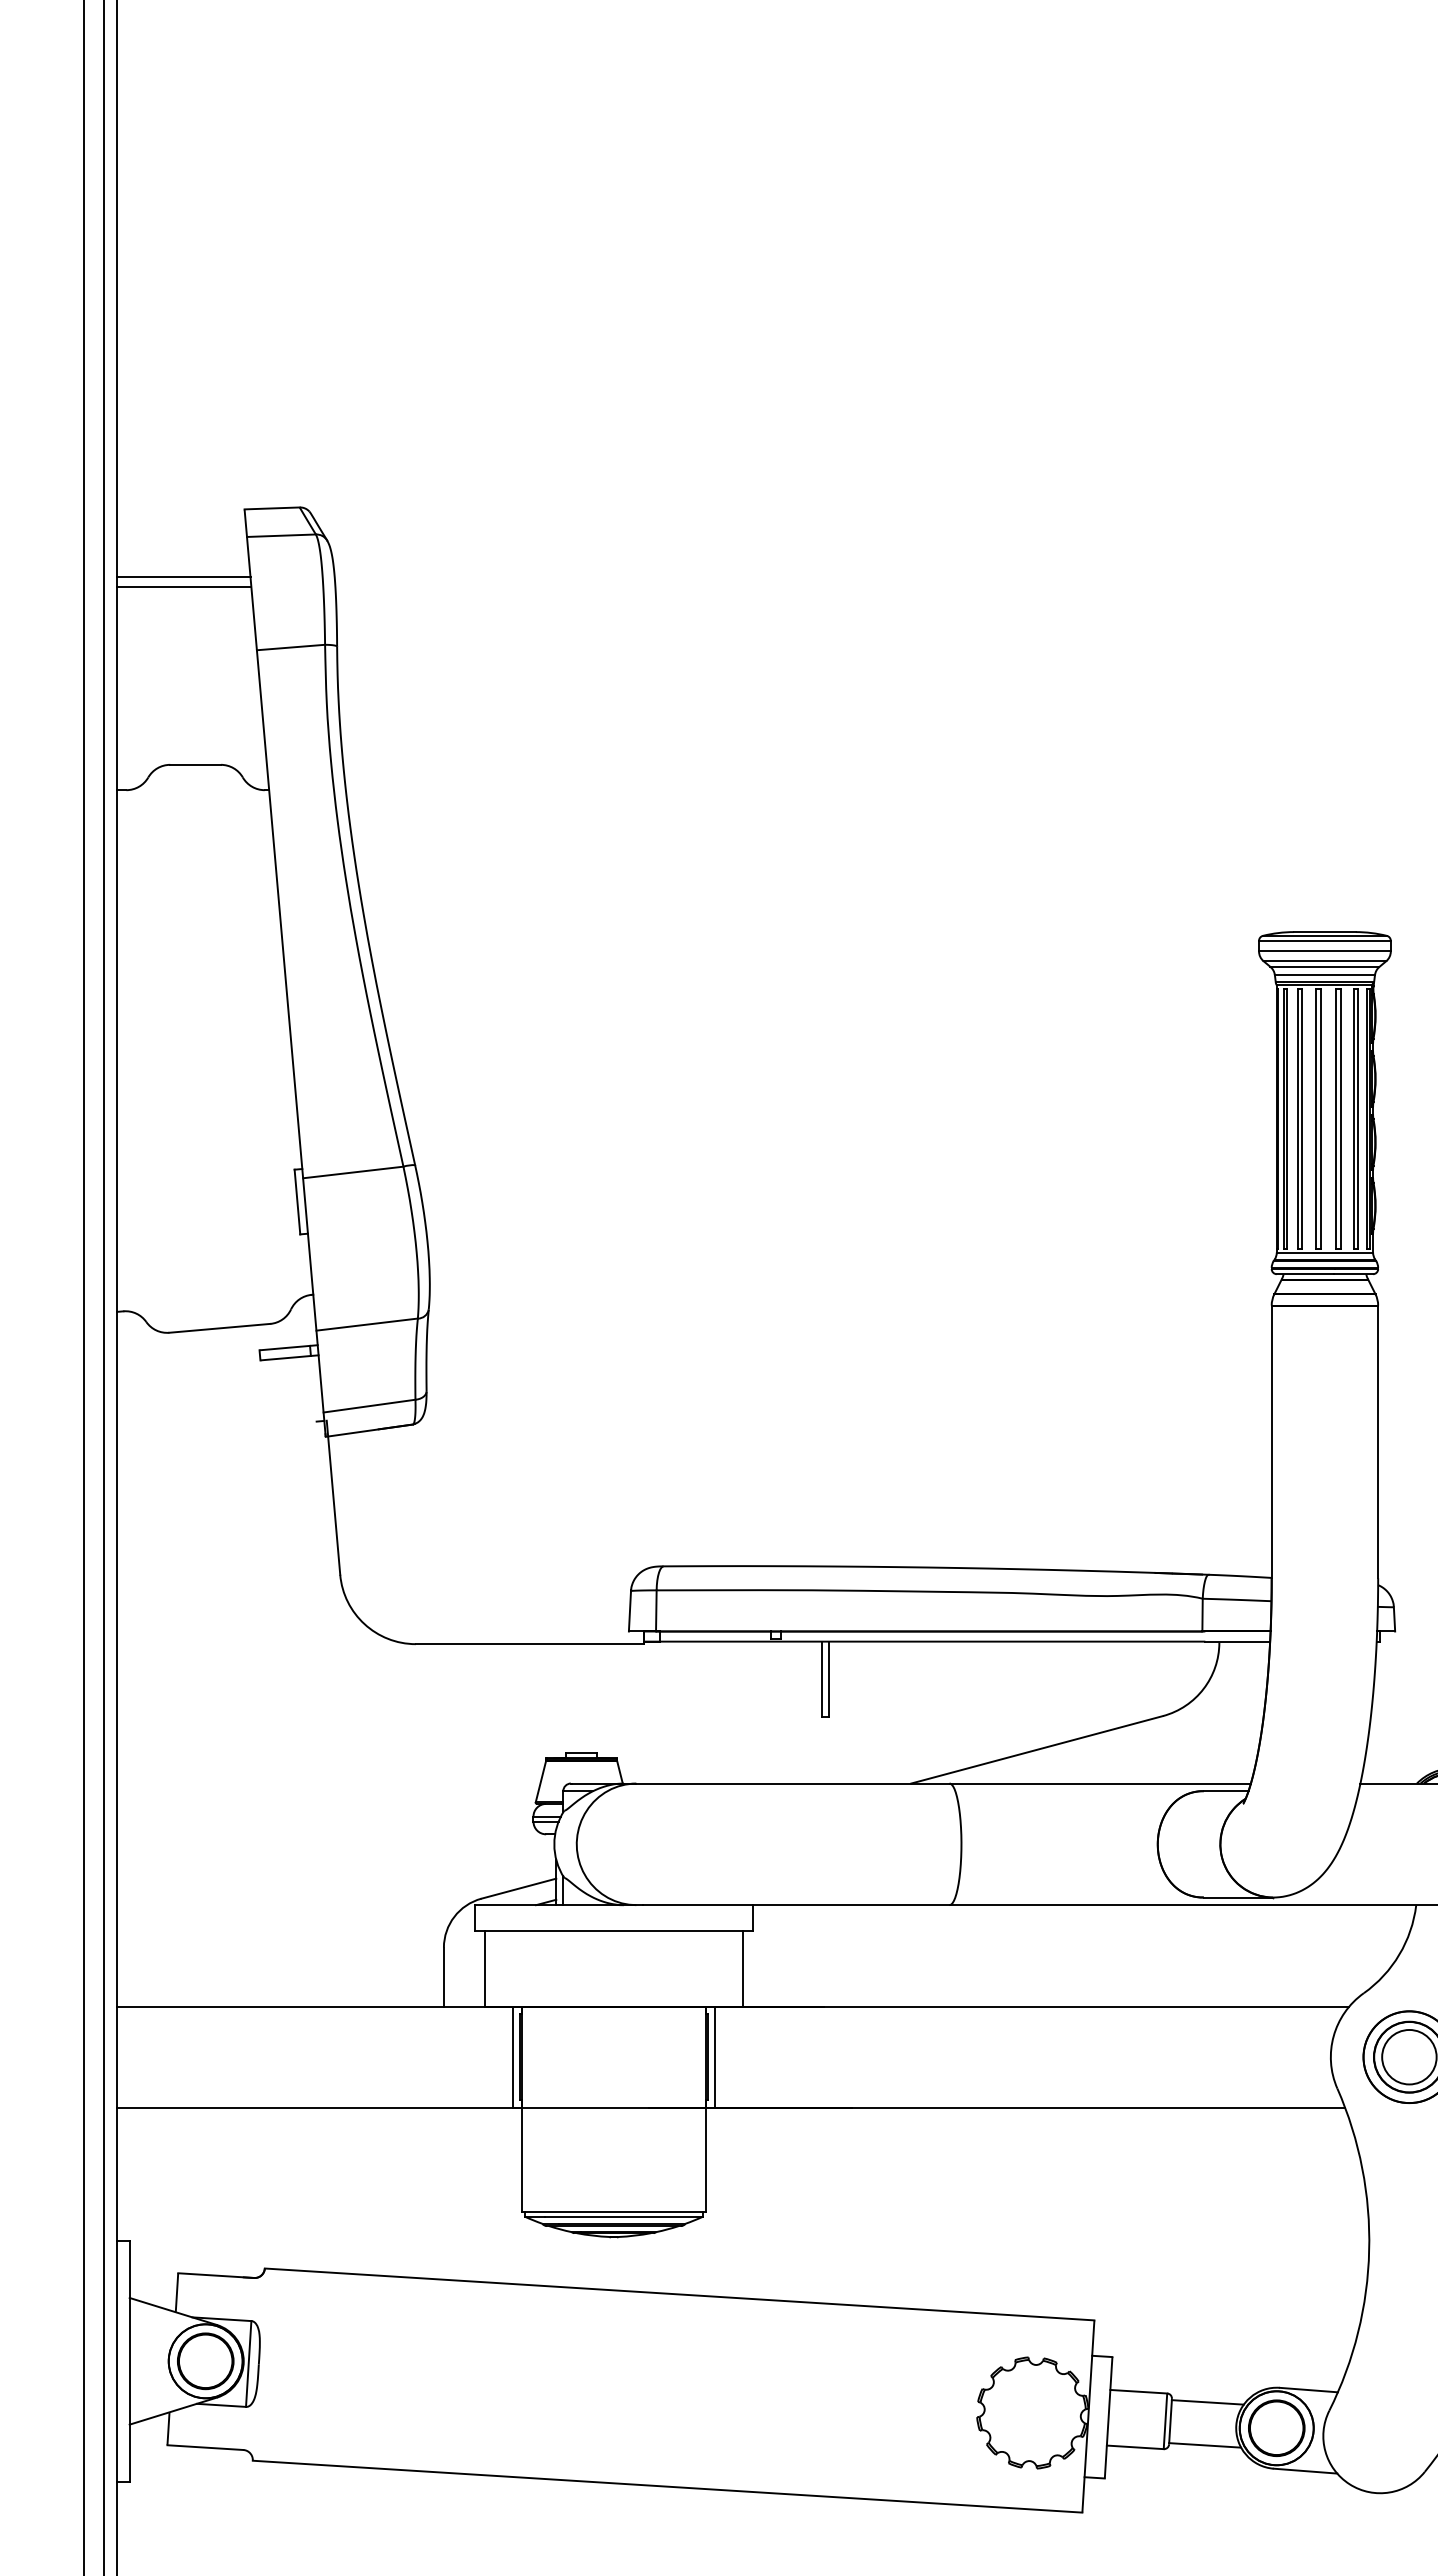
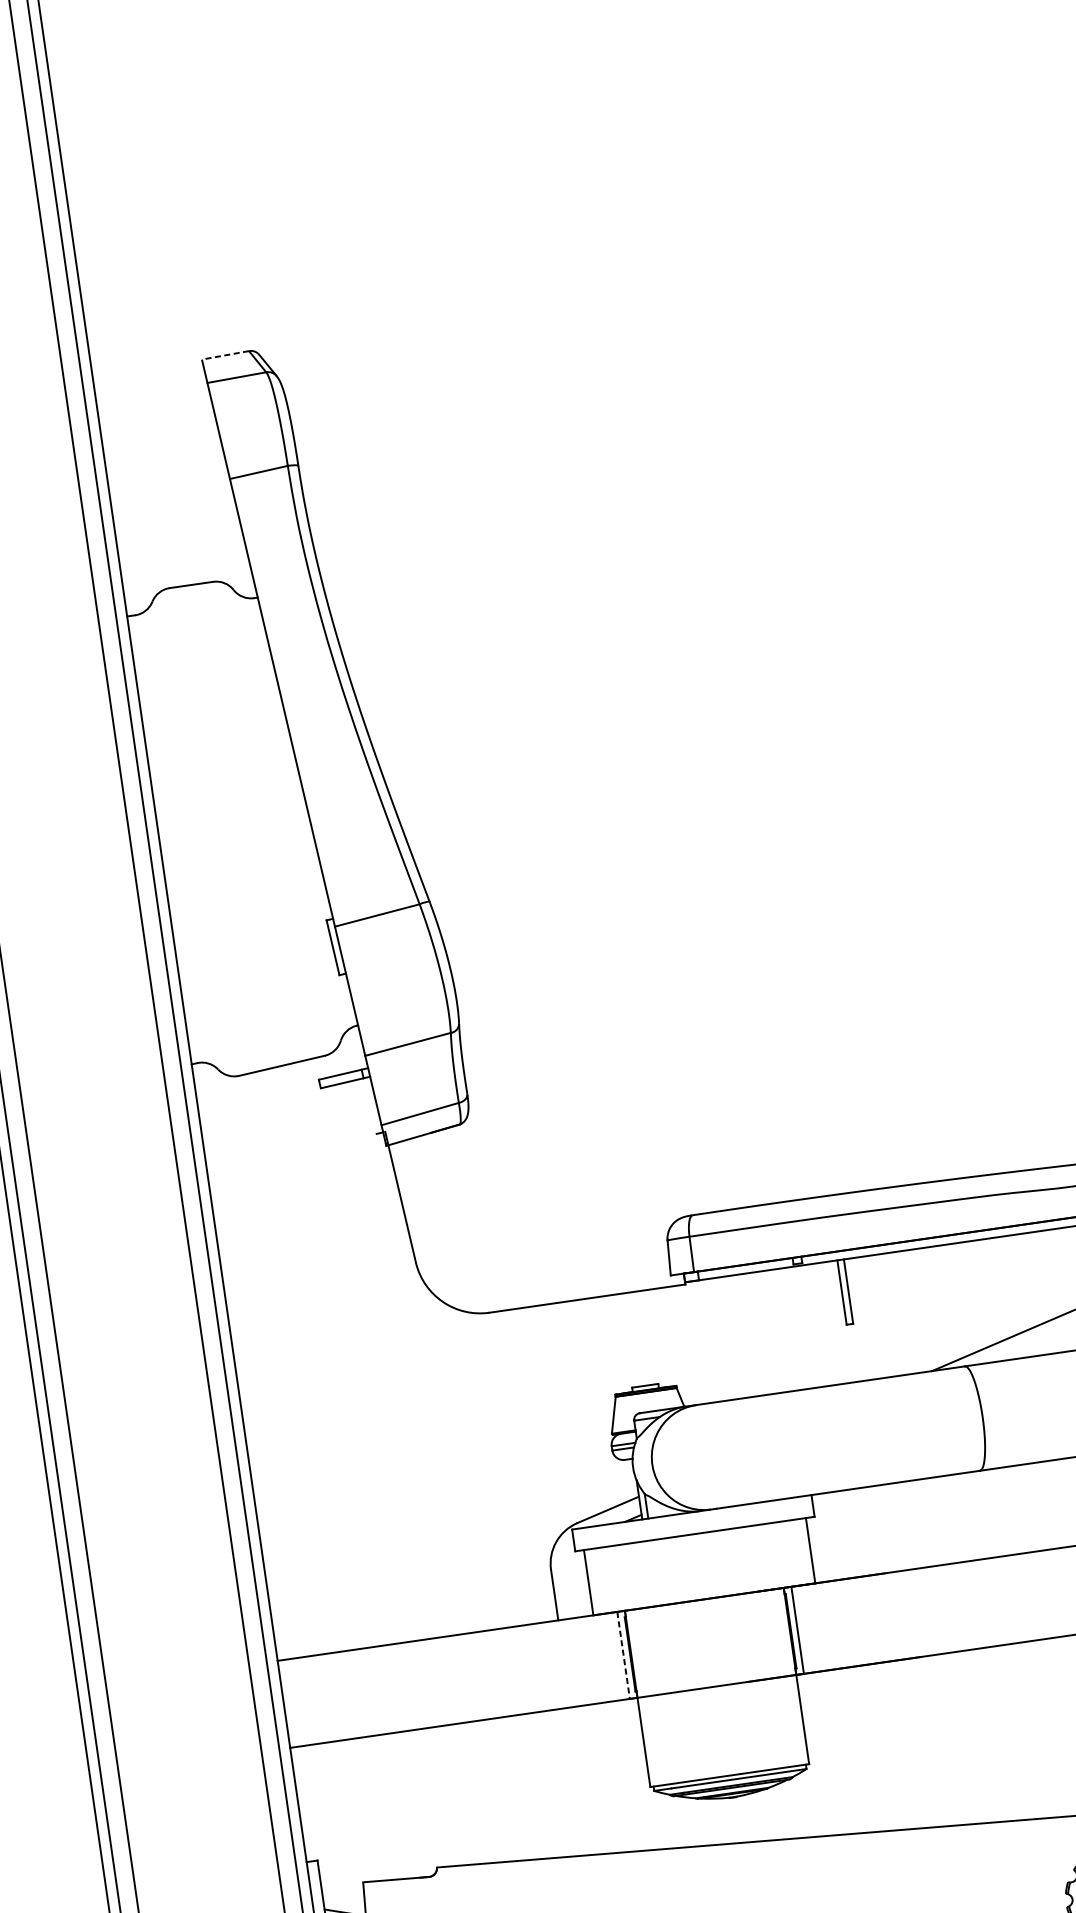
line: (272, 508) -> (225, 355), solid -> dashed
line: (183, 577) -> (157, 425), removed
line: (184, 587) -> (160, 434), removed
line: (512, 2057) -> (623, 1655), solid -> dashed

